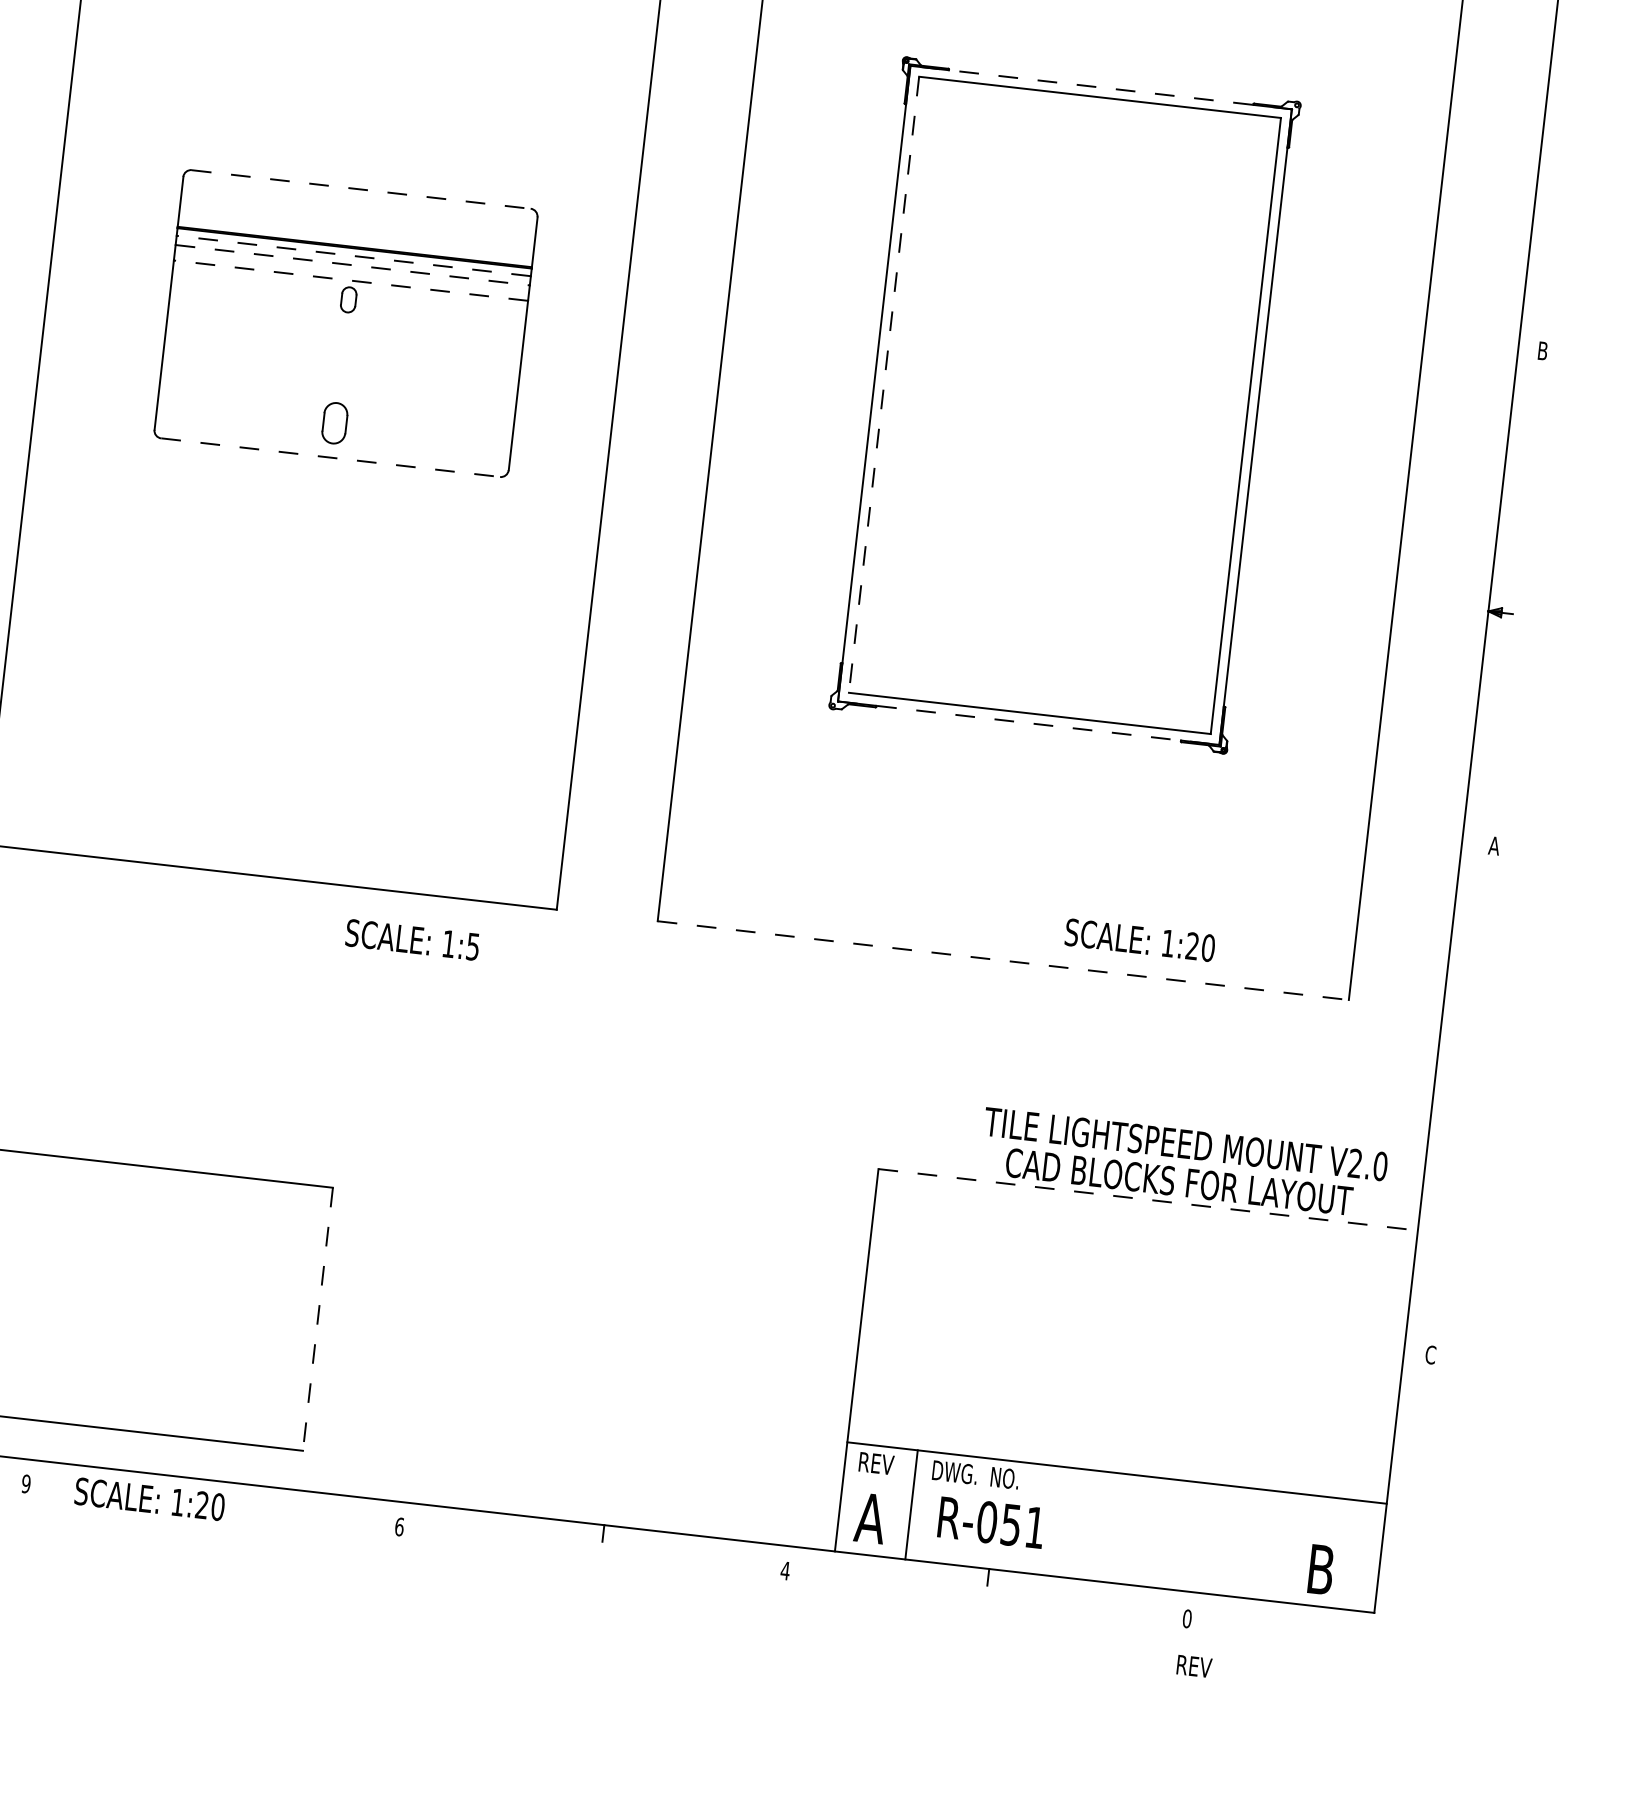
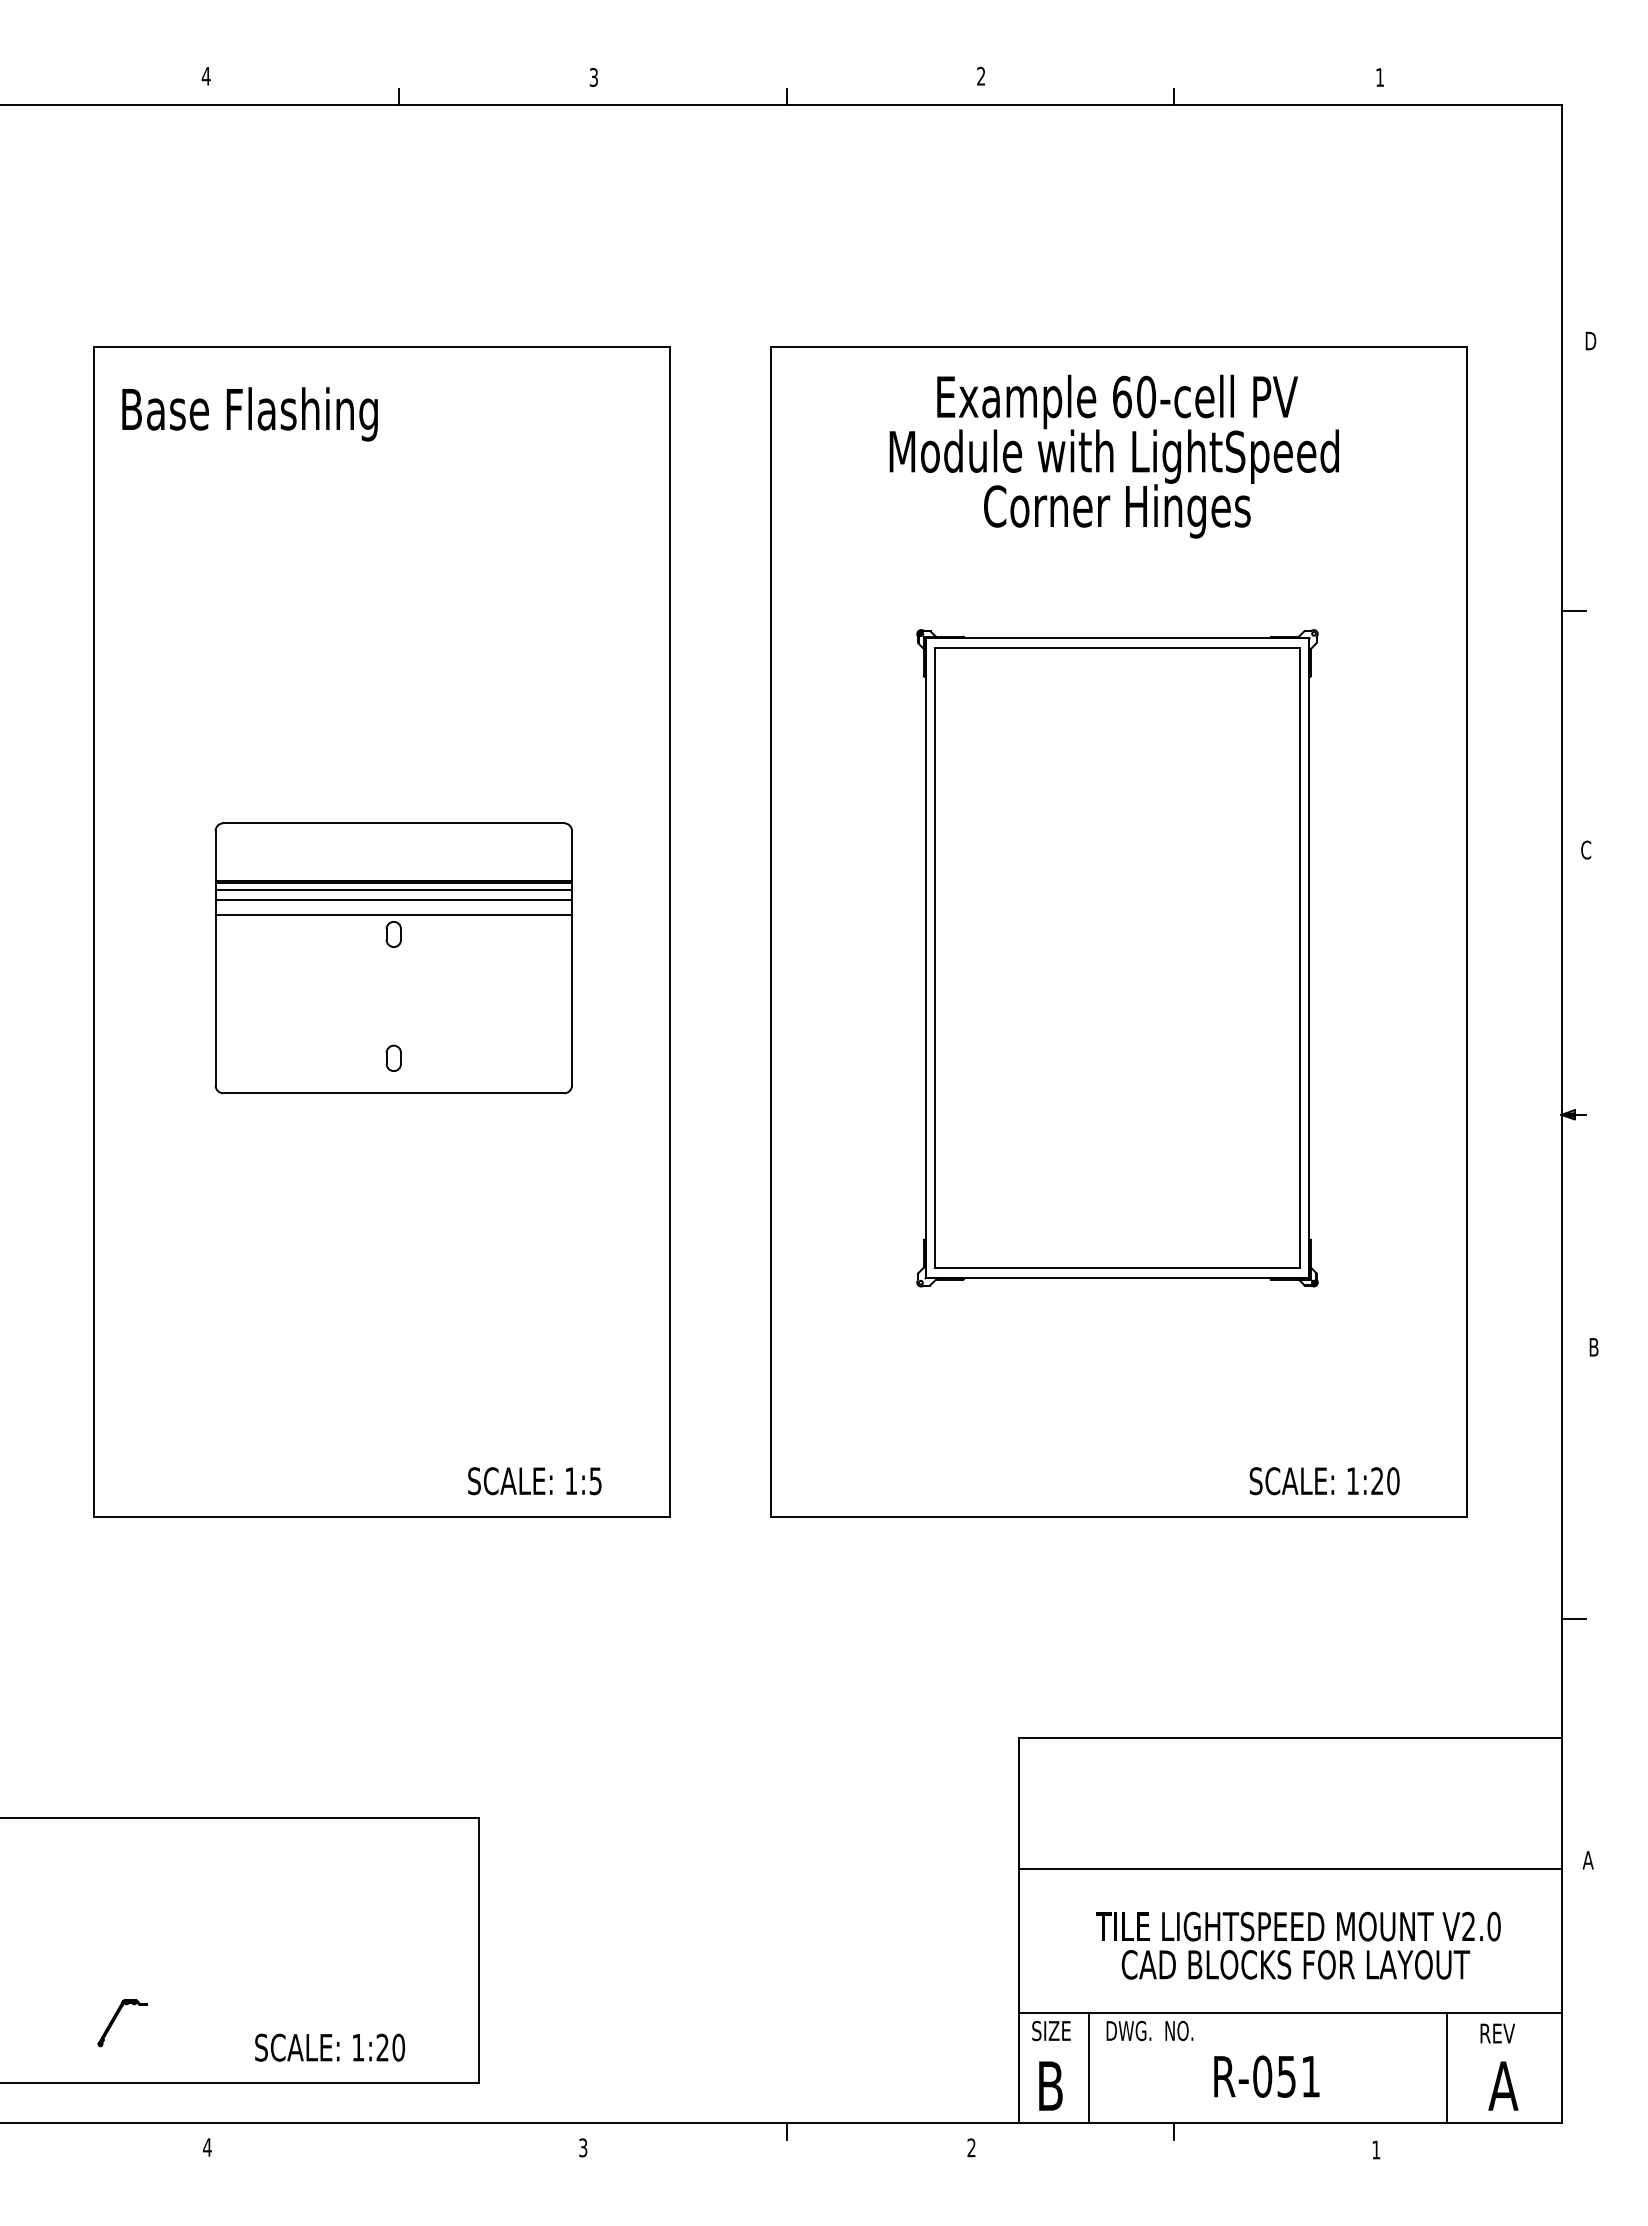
line: (1101, 87) -> (1117, 638), dashed -> solid
line: (1557, 111) -> (1573, 610), added
line: (361, 189) -> (394, 823), dashed -> solid
line: (353, 256) -> (393, 890), dashed -> solid
line: (353, 265) -> (394, 899), dashed -> solid
line: (350, 281) -> (393, 915), dashed -> solid
text: (1543, 350) -> (1586, 849), B -> C
line: (884, 385) -> (935, 958), dashed -> solid
part: (334, 422) -> (393, 1057), size x0.62
line: (331, 457) -> (394, 1093), dashed -> solid
line: (1028, 723) -> (1117, 1278), dashed -> solid
text: (1493, 846) -> (1593, 1347), A -> B
text: (412, 940) -> (534, 1481), moved
text: (1139, 940) -> (1324, 1481), moved
line: (1002, 960) -> (1118, 1516), dashed -> solid
line: (1443, 1114) -> (1573, 1619), added
text: (1184, 1163) -> (1298, 1945), moved
line: (1148, 1200) -> (1290, 1738), dashed -> solid
line: (317, 1319) -> (478, 1951), dashed -> solid
line: (1132, 1329) -> (1289, 1868), added
text: (1429, 1354) -> (1587, 1859), C -> A
text: (878, 1463) -> (1051, 2030), REV -> SIZE
text: (26, 1484) -> (207, 2147), 9 -> 4
text: (149, 1499) -> (329, 2047), moved
text: (870, 1517) -> (1050, 2085), A -> B
text: (991, 1522) -> (1266, 2076), moved
text: (399, 1526) -> (583, 2147), 6 -> 3
line: (1266, 1544) -> (1446, 2067), added
text: (1320, 1569) -> (1503, 2085), B -> A
text: (785, 1570) -> (971, 2147), 4 -> 2
text: (1187, 1618) -> (1376, 2149), 0 -> 1
text: (1194, 1666) -> (1497, 2033), moved

